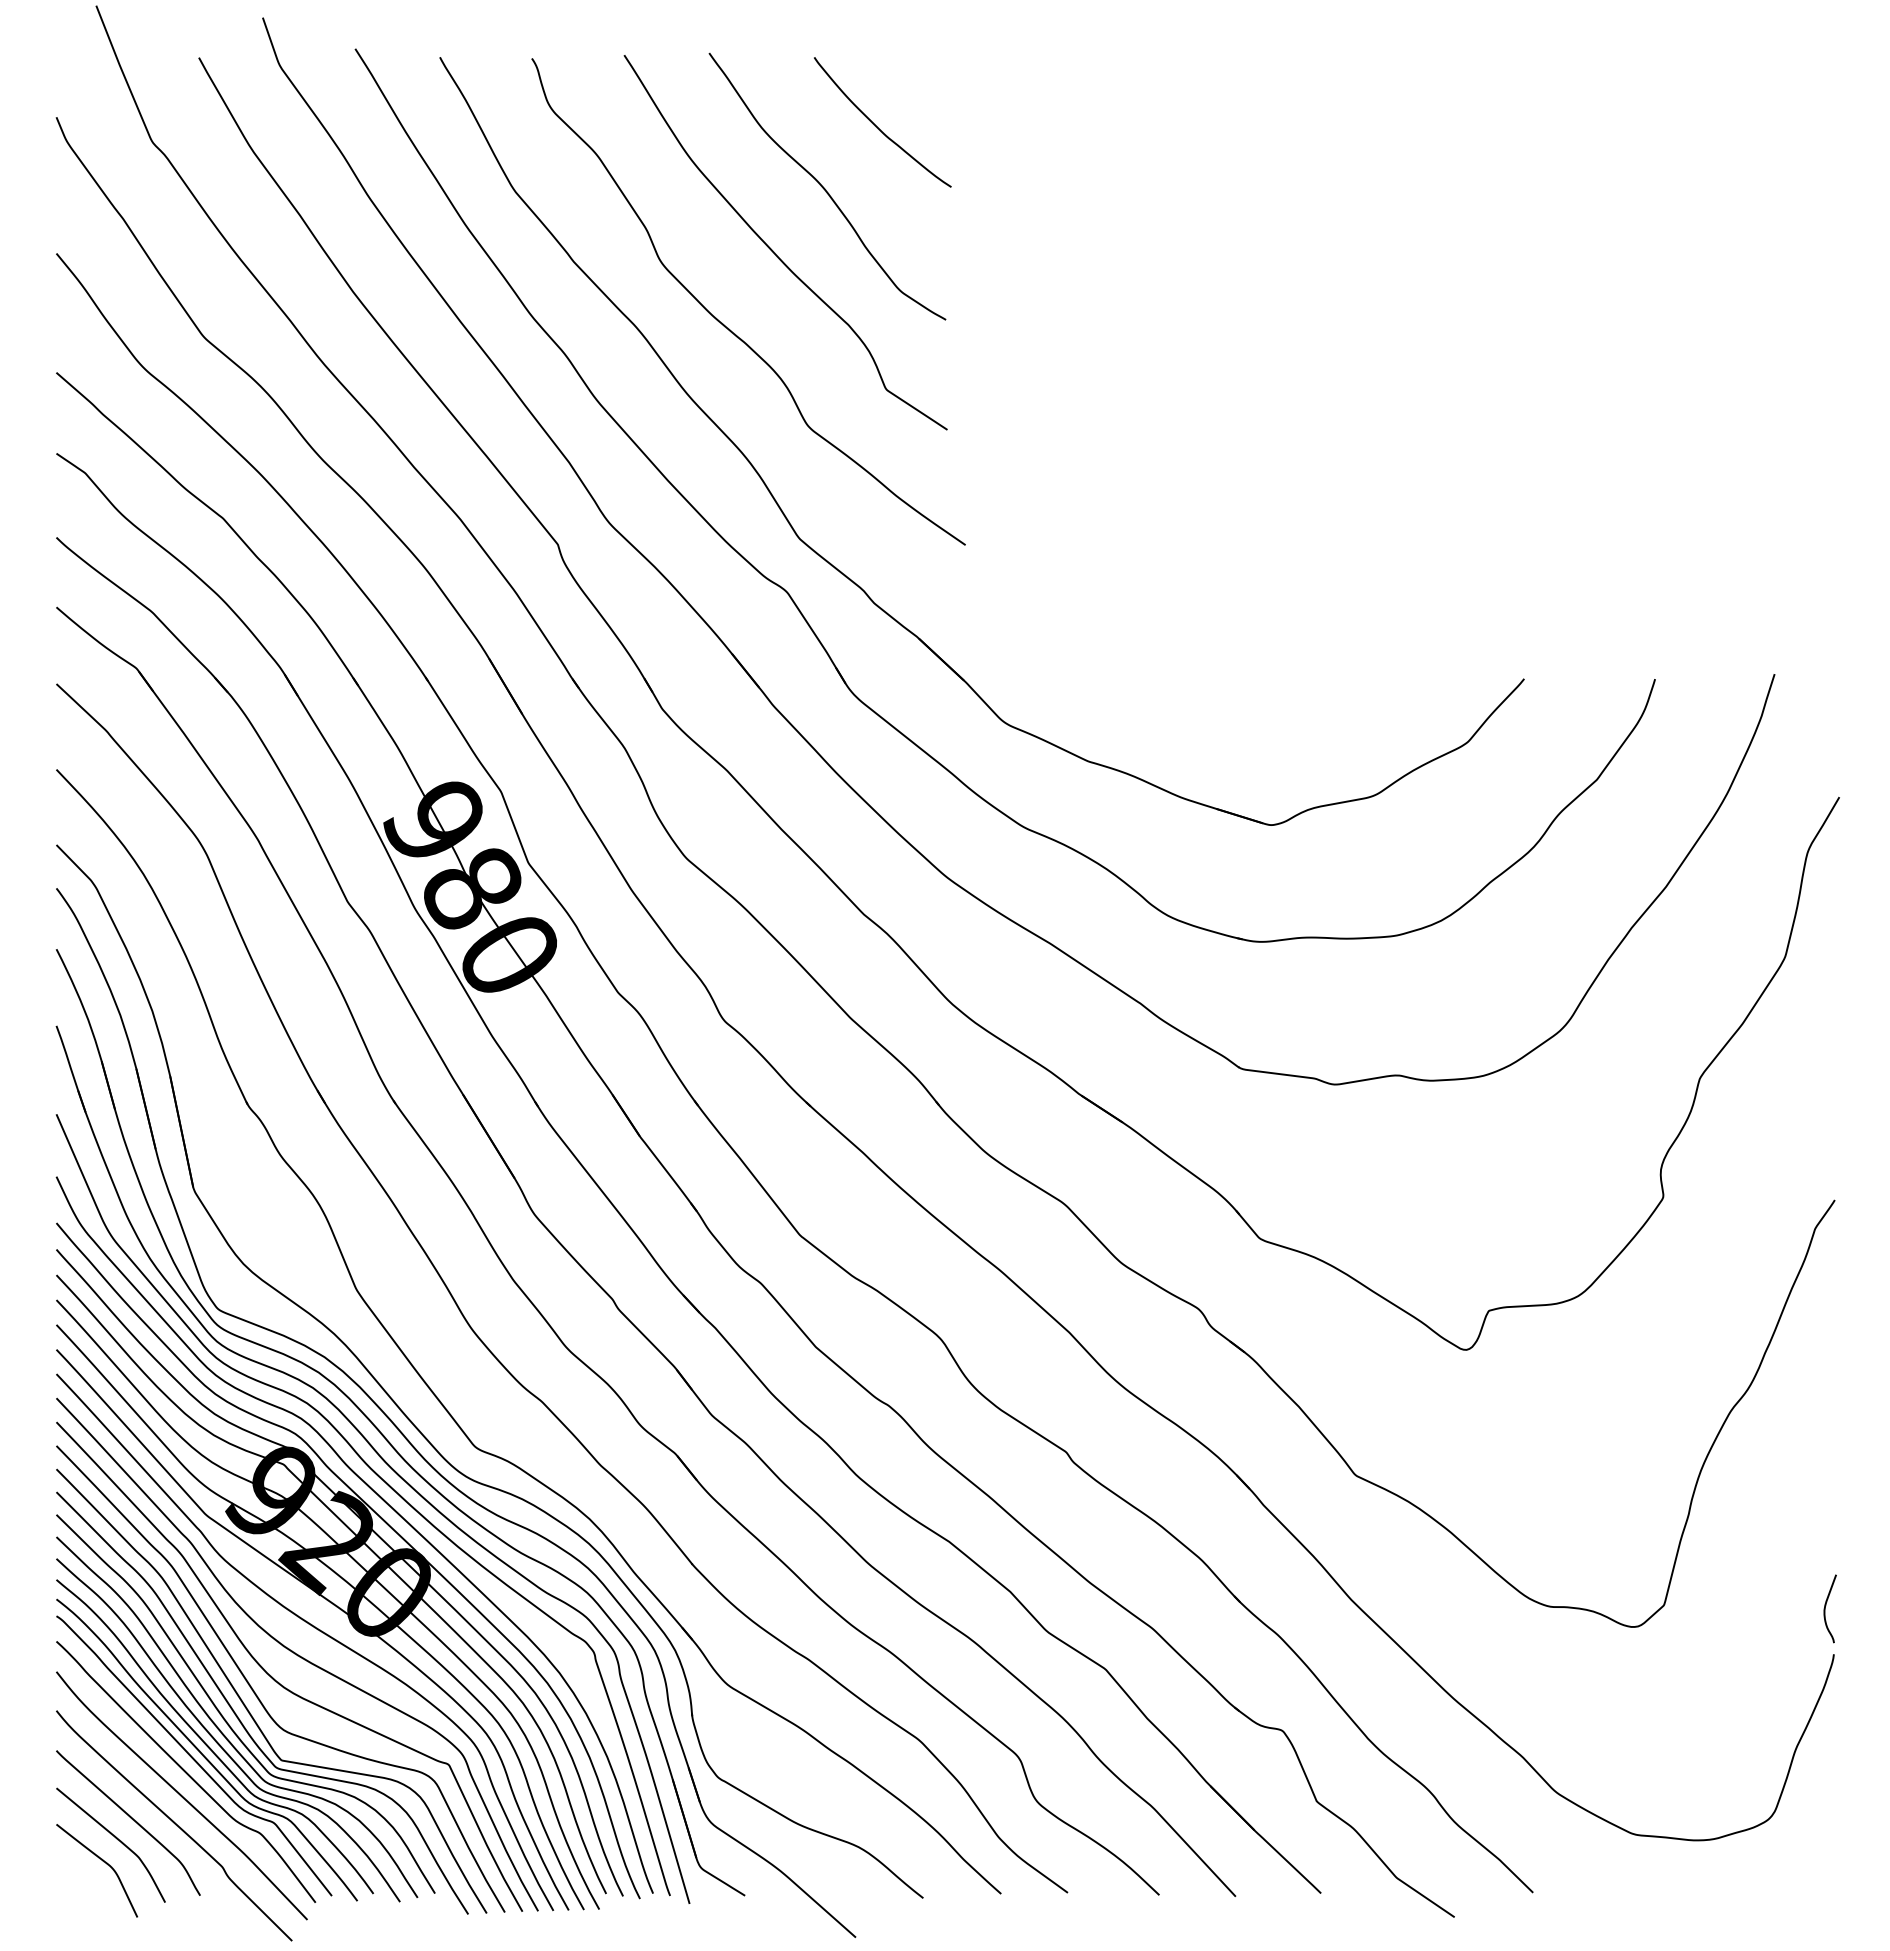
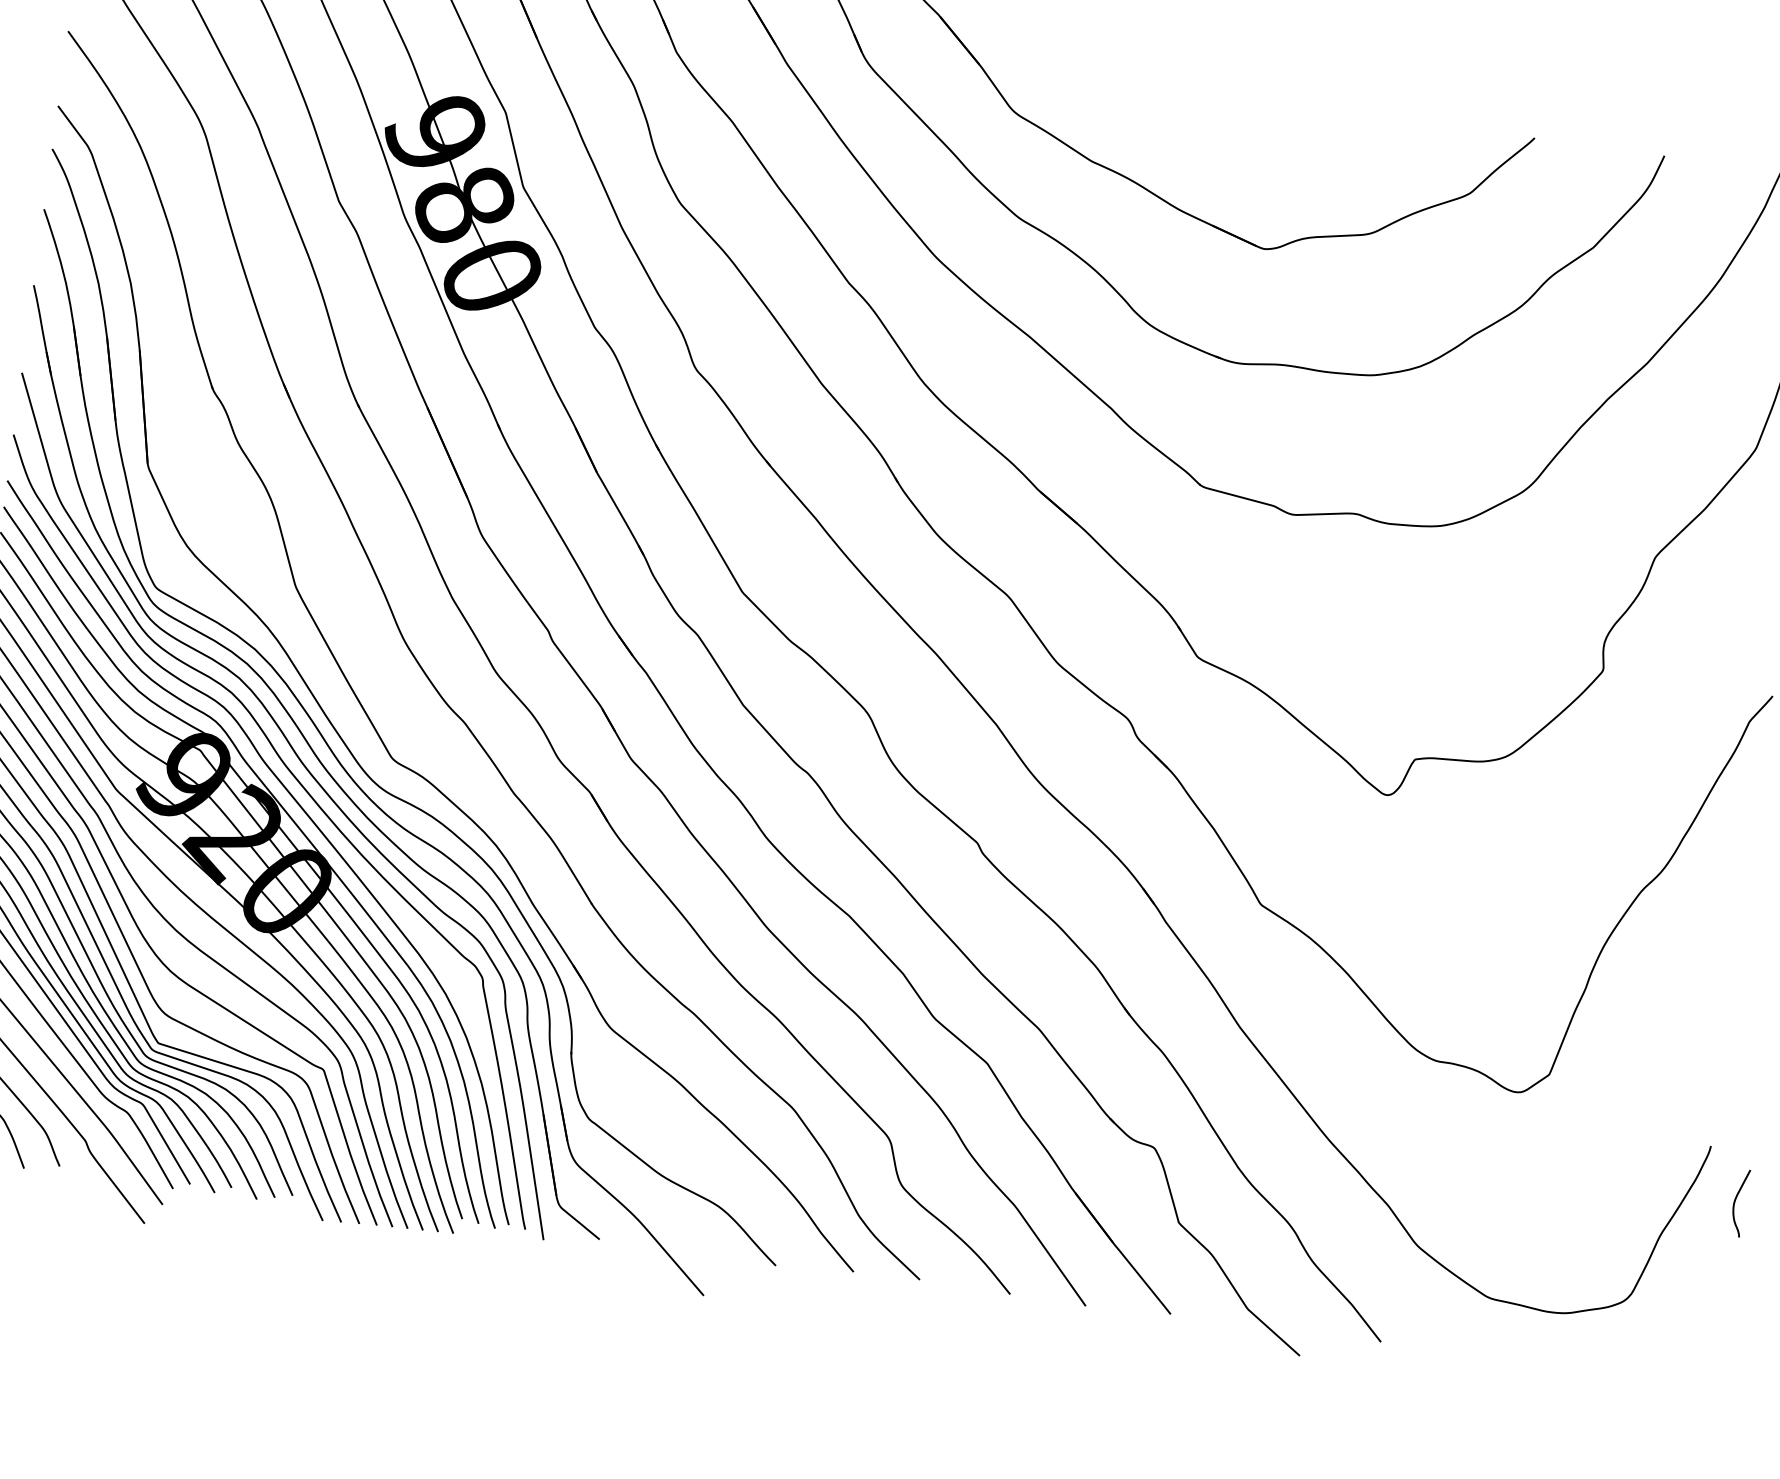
curve: (1825, 1608) -> (1735, 1202), moved

